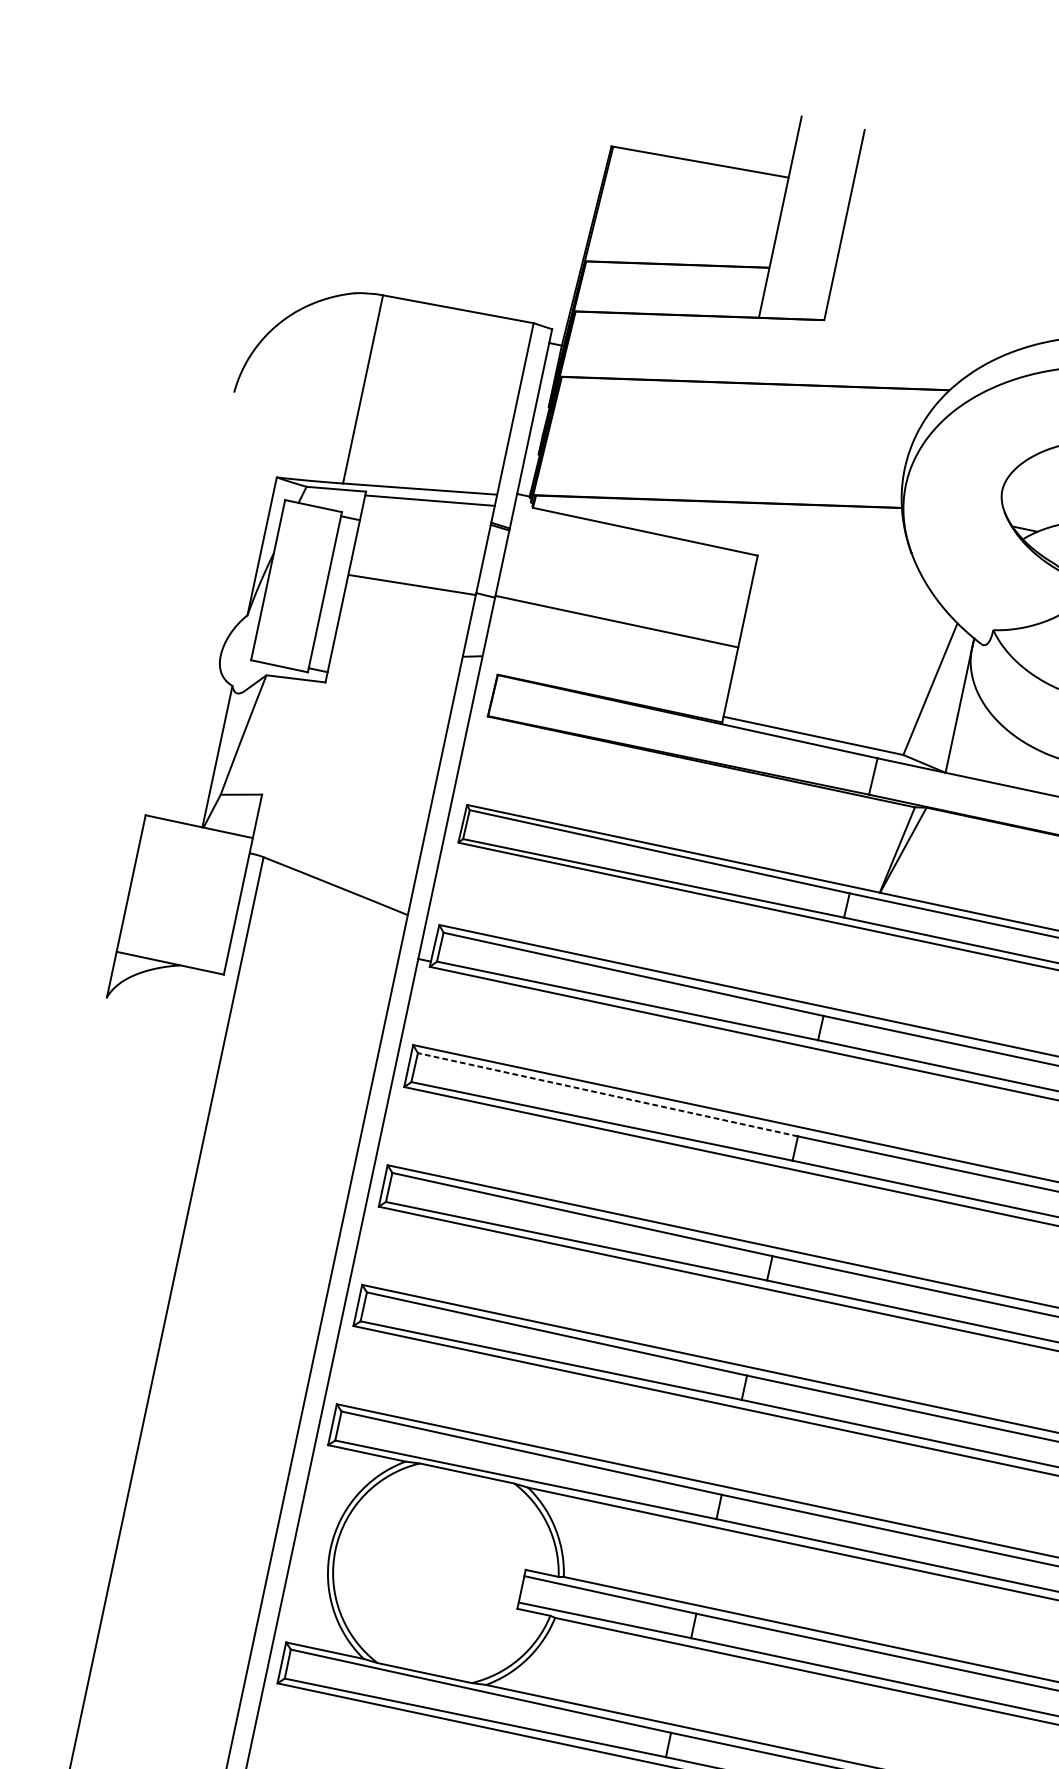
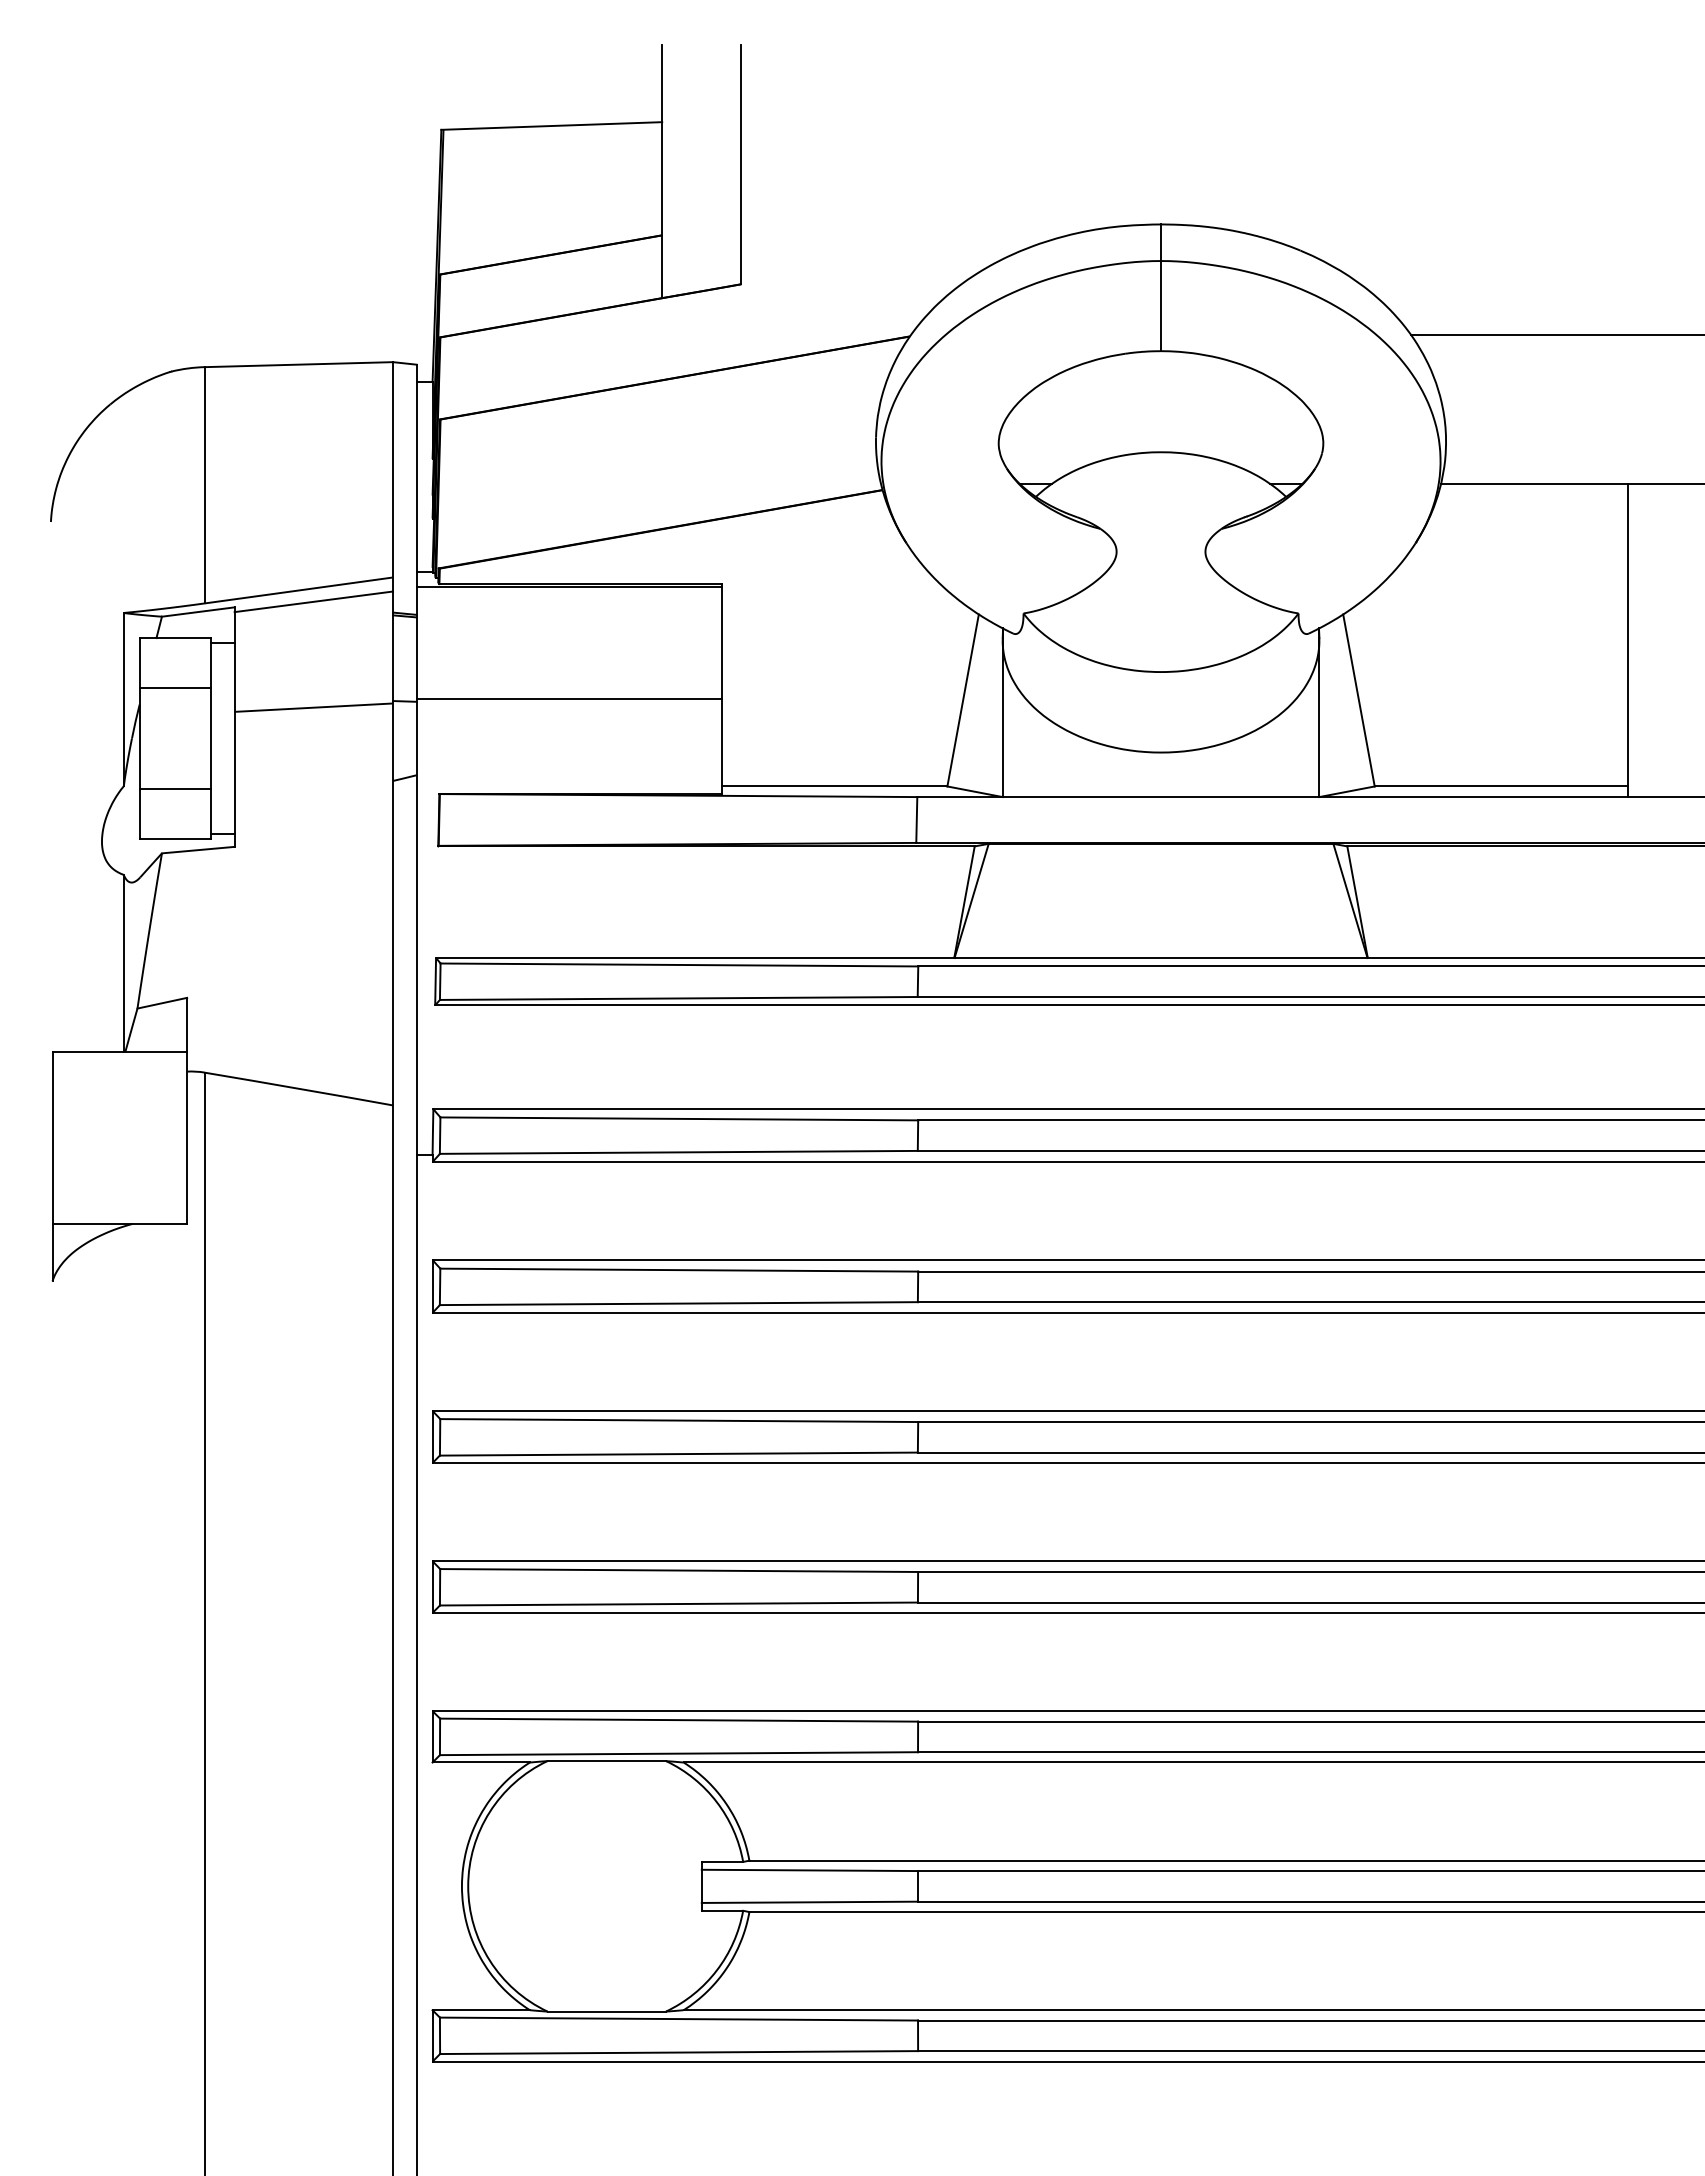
line: (635, 532) -> (568, 587), added
line: (304, 546) -> (174, 688), added
line: (287, 625) -> (174, 788), added
line: (608, 1095) -> (679, 1270), dashed -> solid

